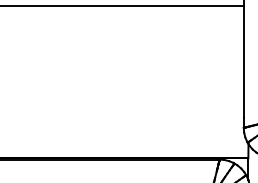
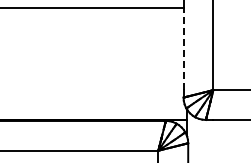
line: (243, 62) -> (183, 49), solid -> dashed

